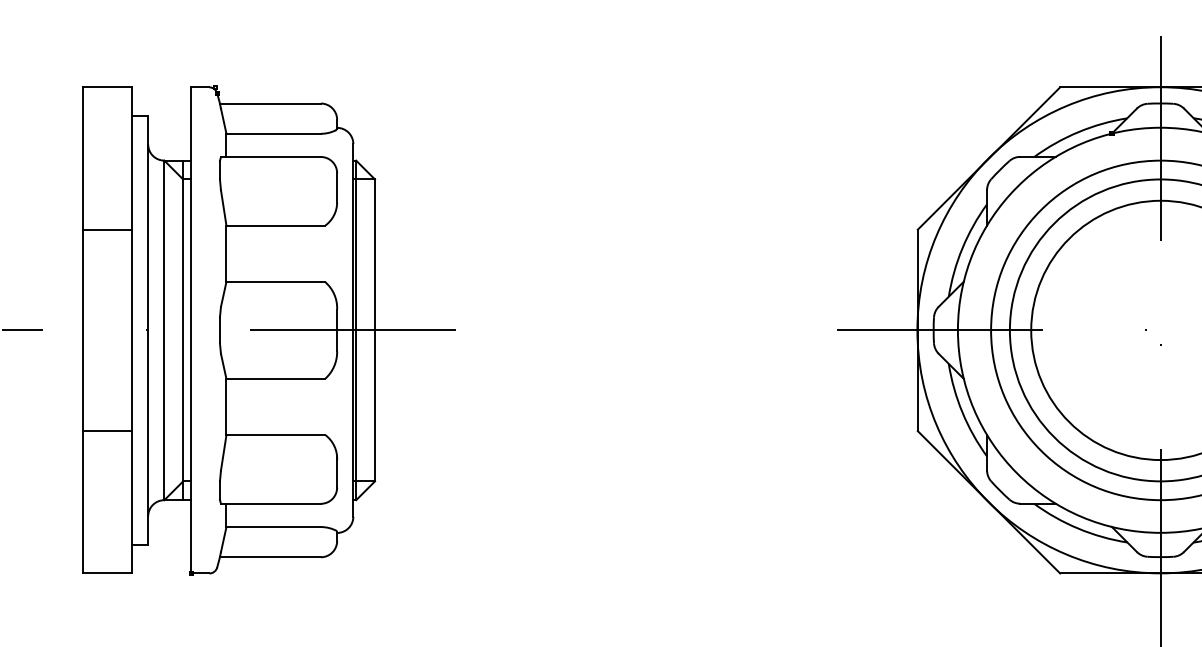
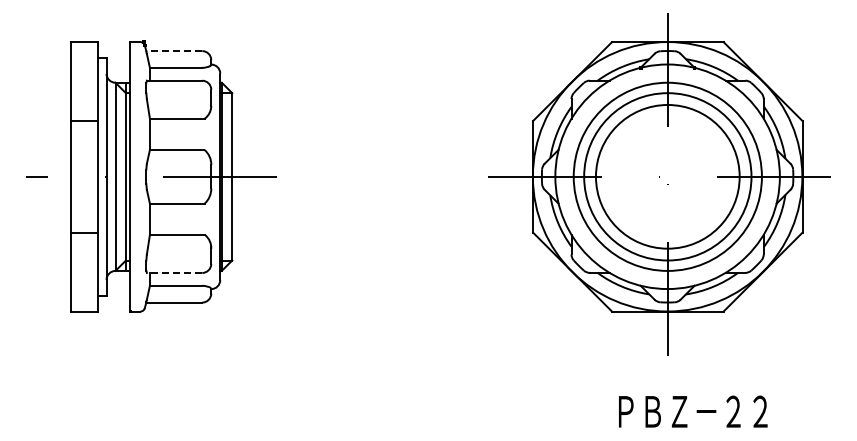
line: (270, 104) -> (174, 51), solid -> dashed
line: (270, 502) -> (174, 272), solid -> dashed

